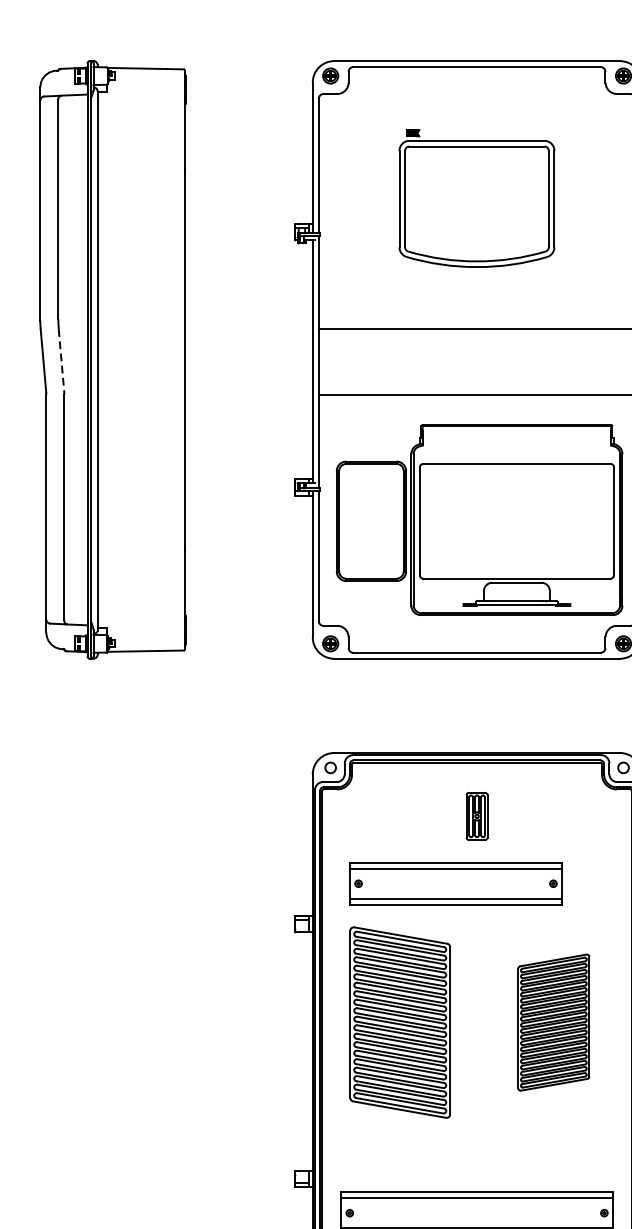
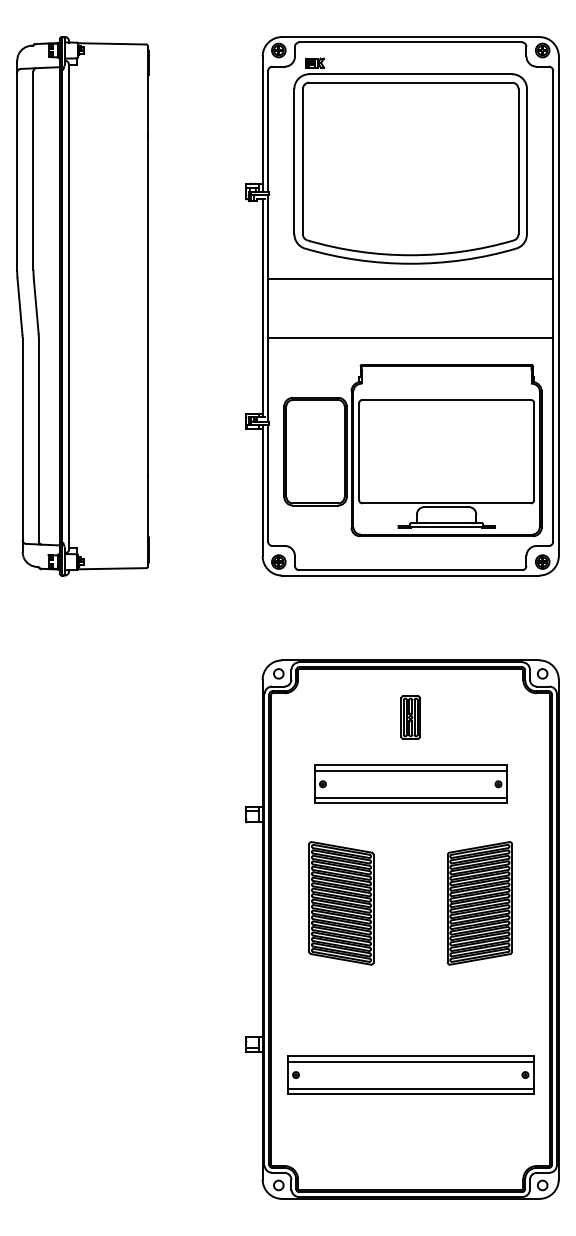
part: (476, 198) -> (410, 160), size x1.67
line: (61, 360) -> (36, 306), dashed -> solid
part: (455, 882) -> (410, 783), moved
part: (400, 1022) -> (341, 903), size x0.71

